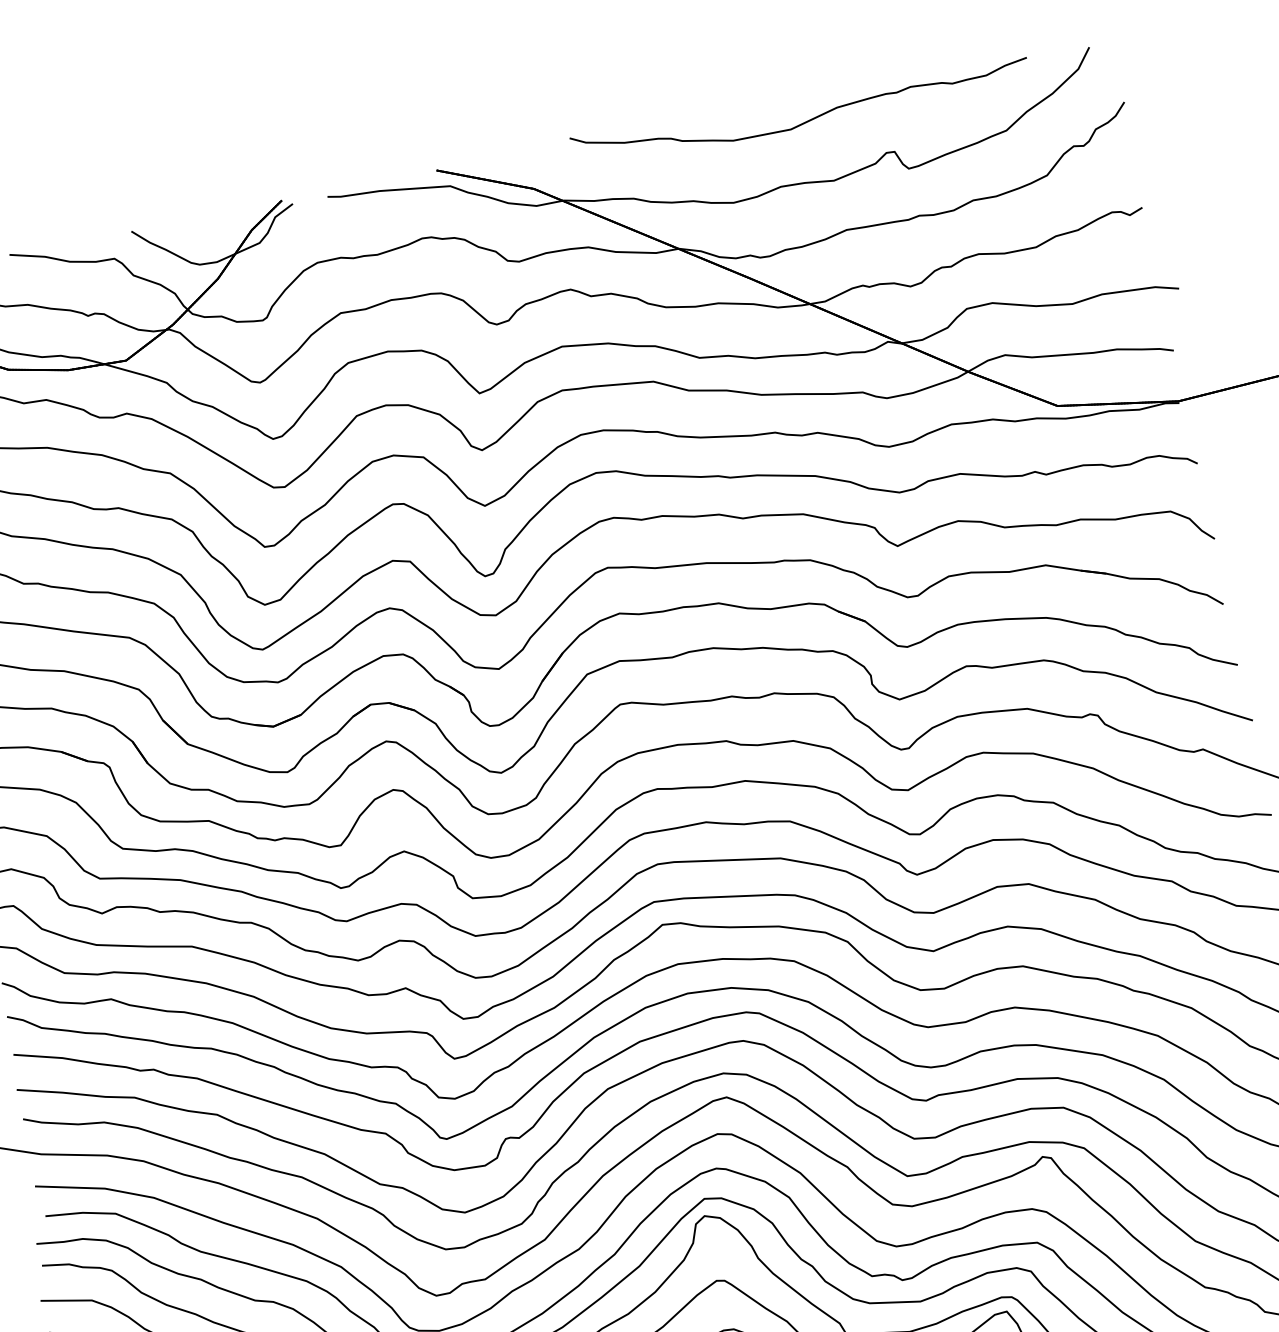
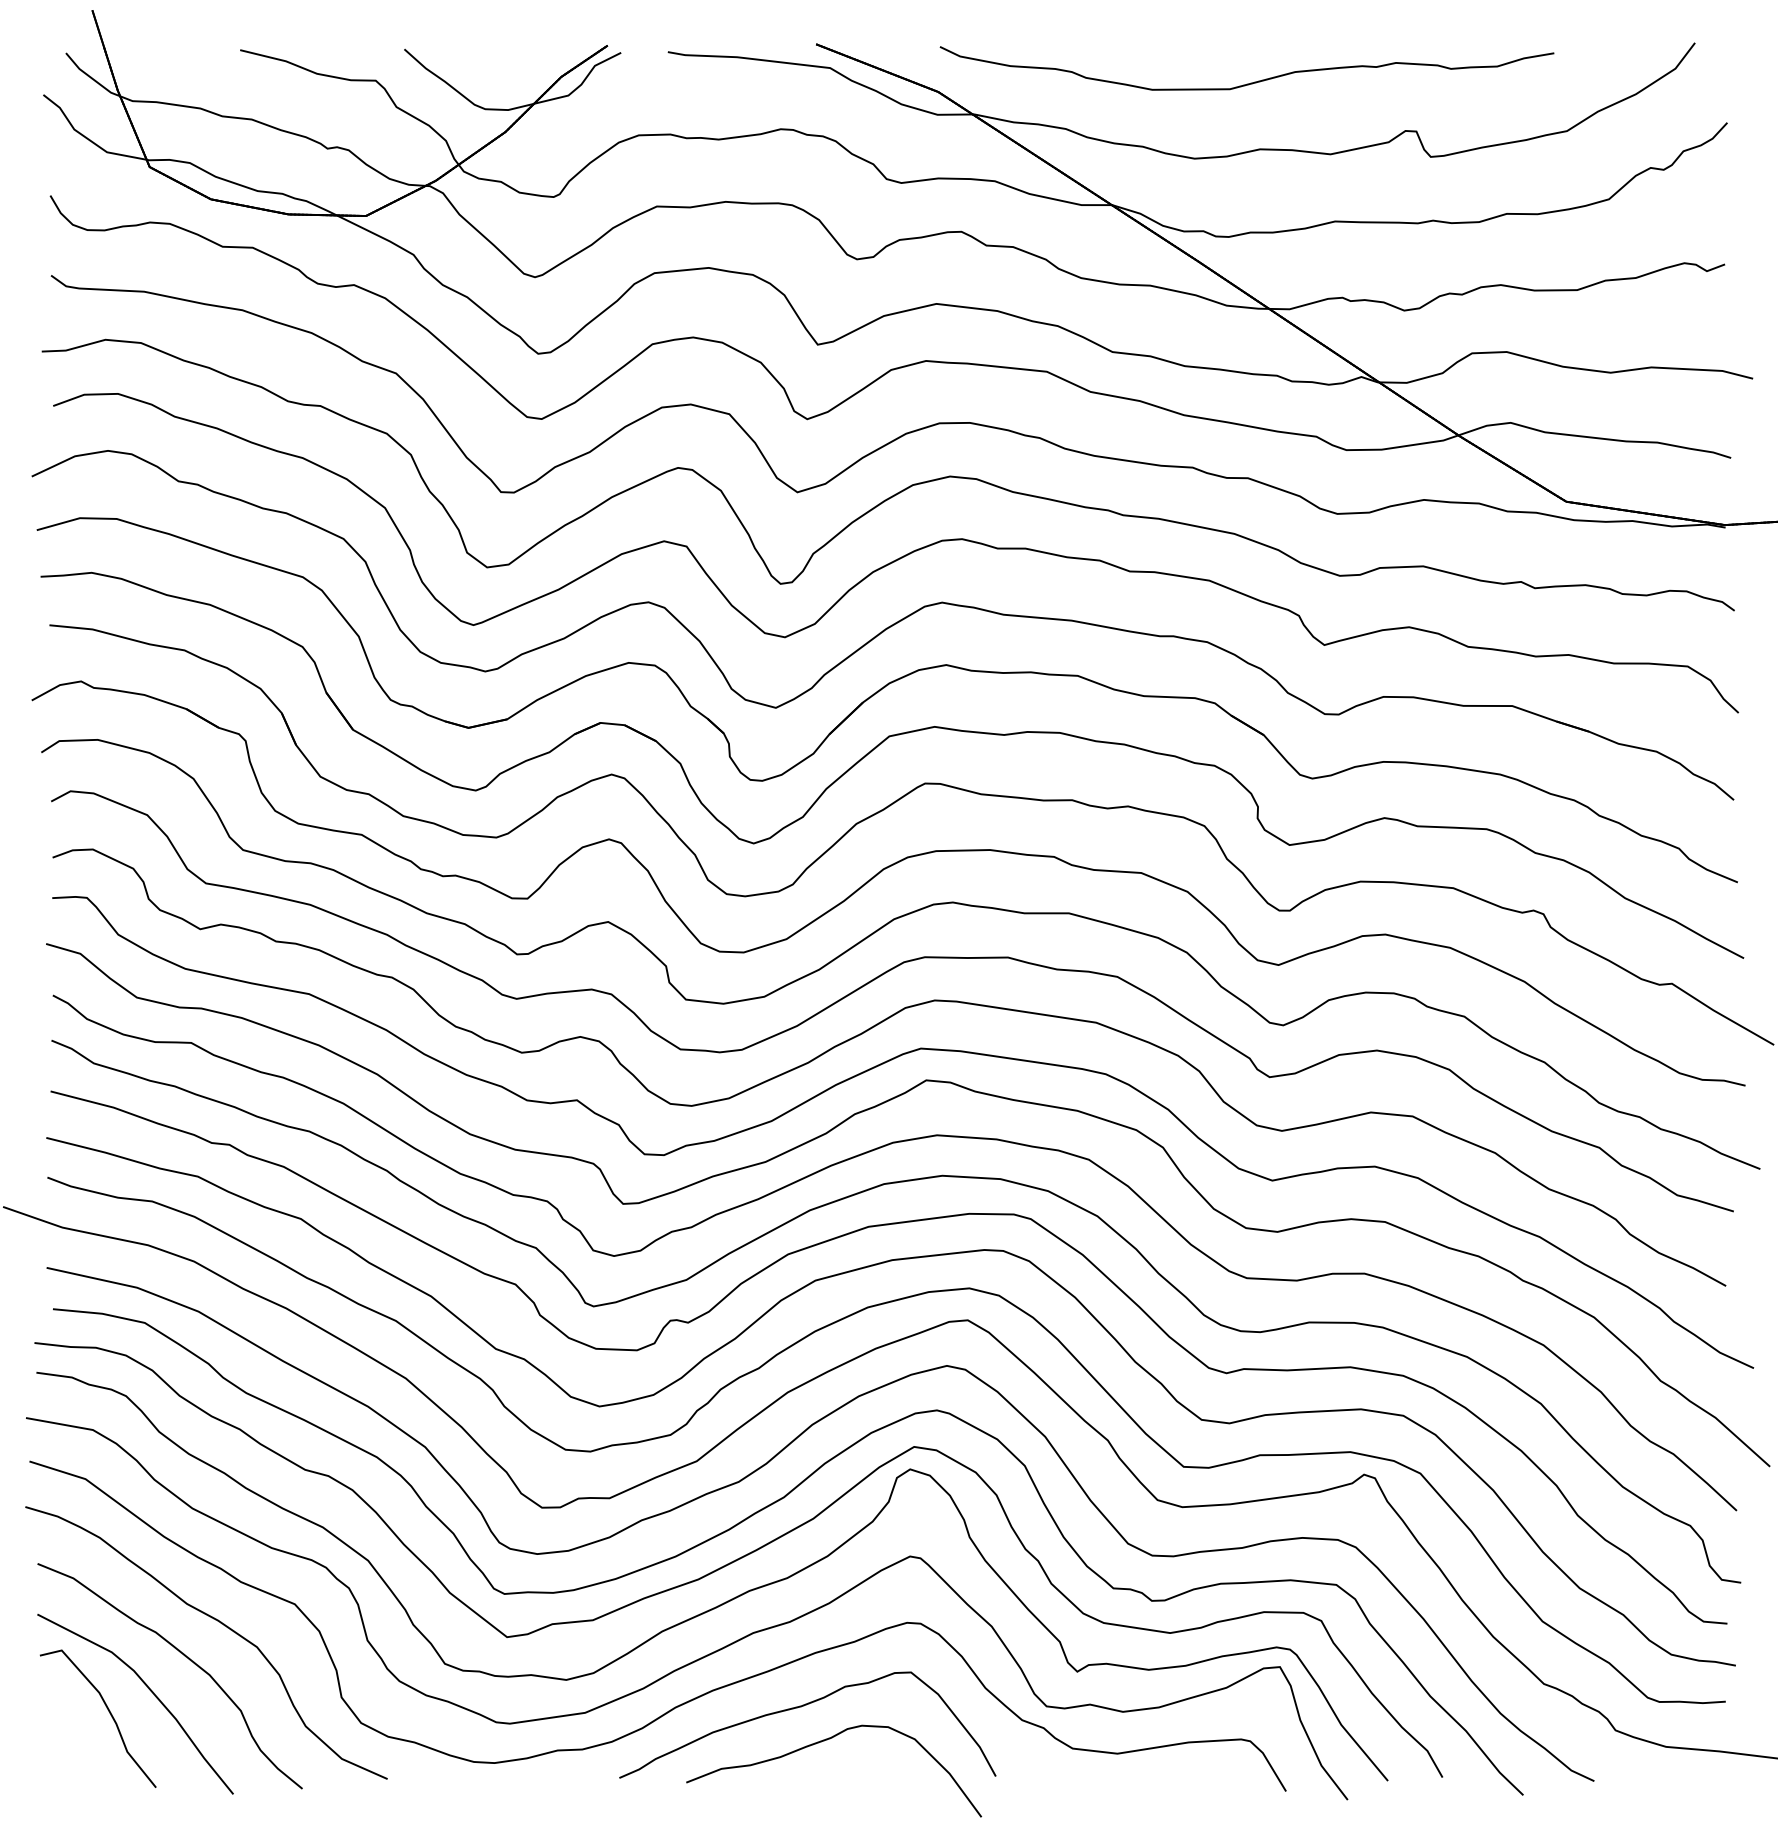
part: (805, 121) -> (1250, 82), moved

